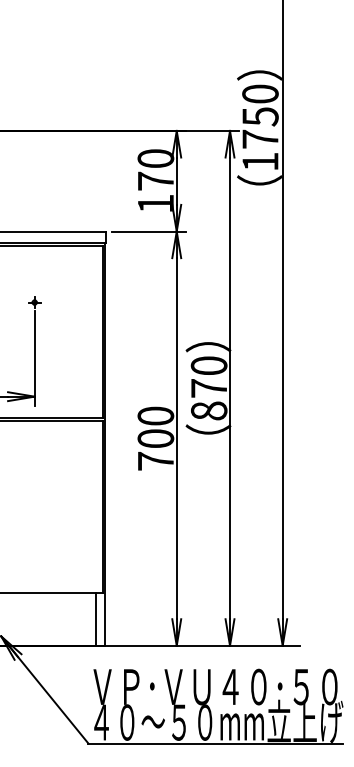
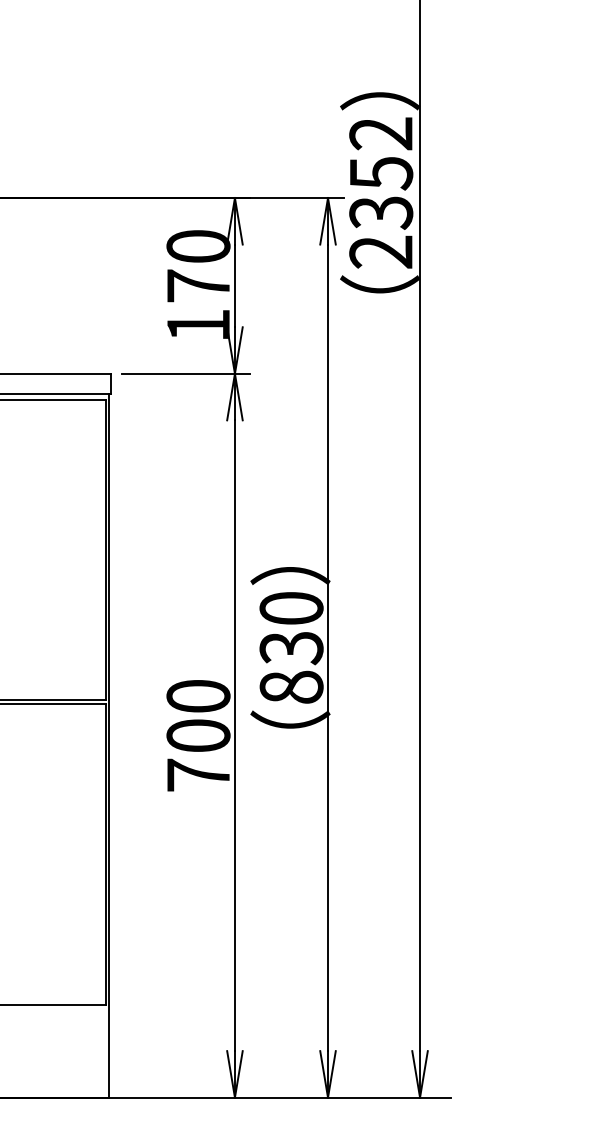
text: (260, 127) -> (381, 192), 1750 -> 2352
text: (208, 388) -> (290, 648), 870 -> 830
line: (95, 618) -> (93, 1049), removed

